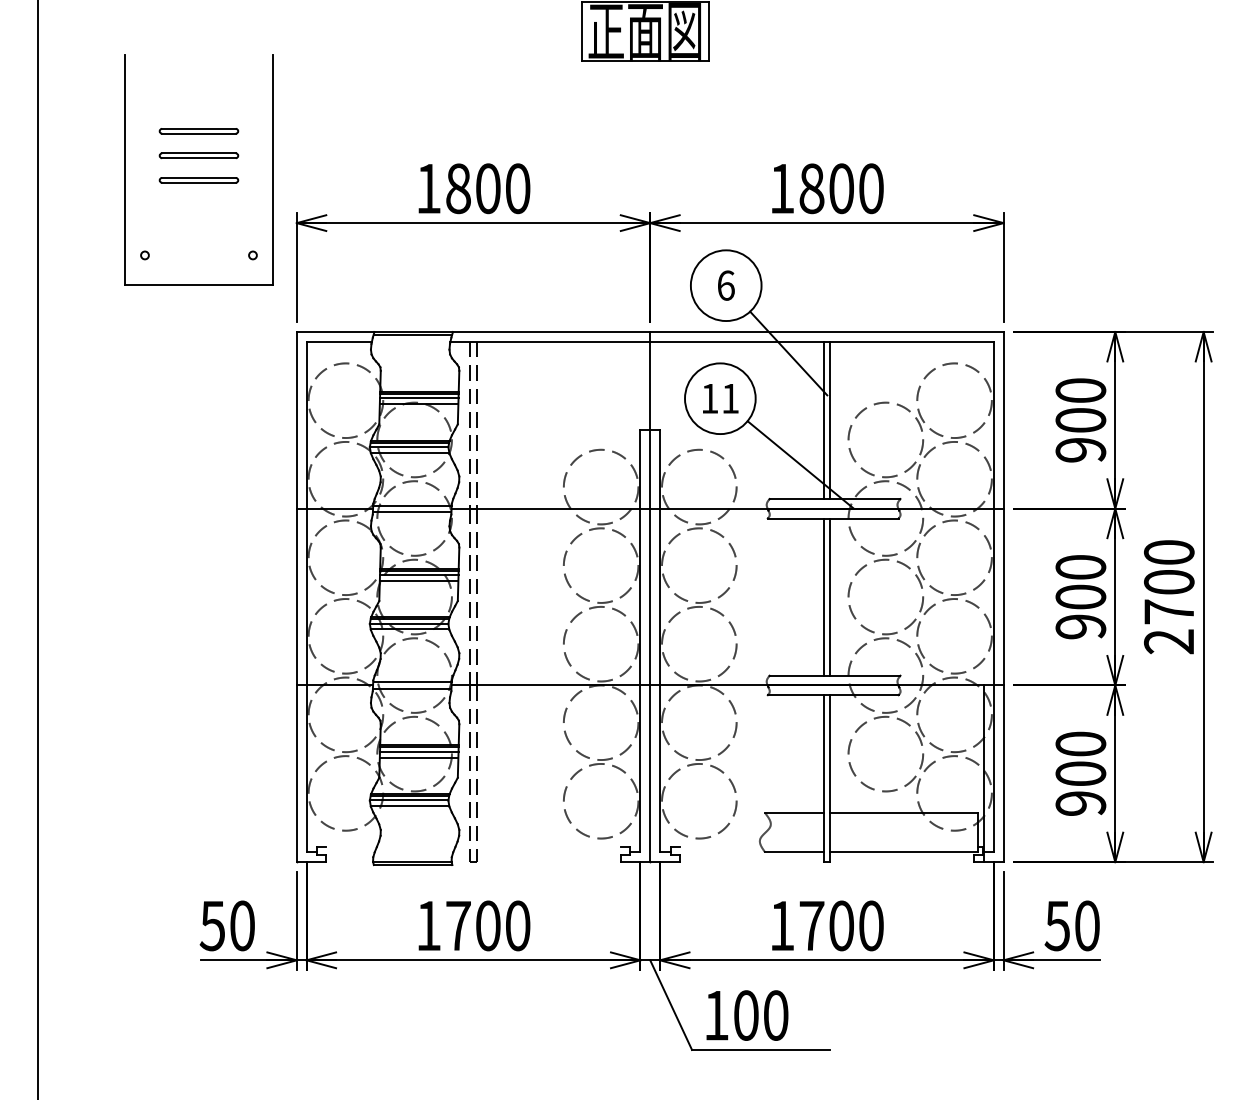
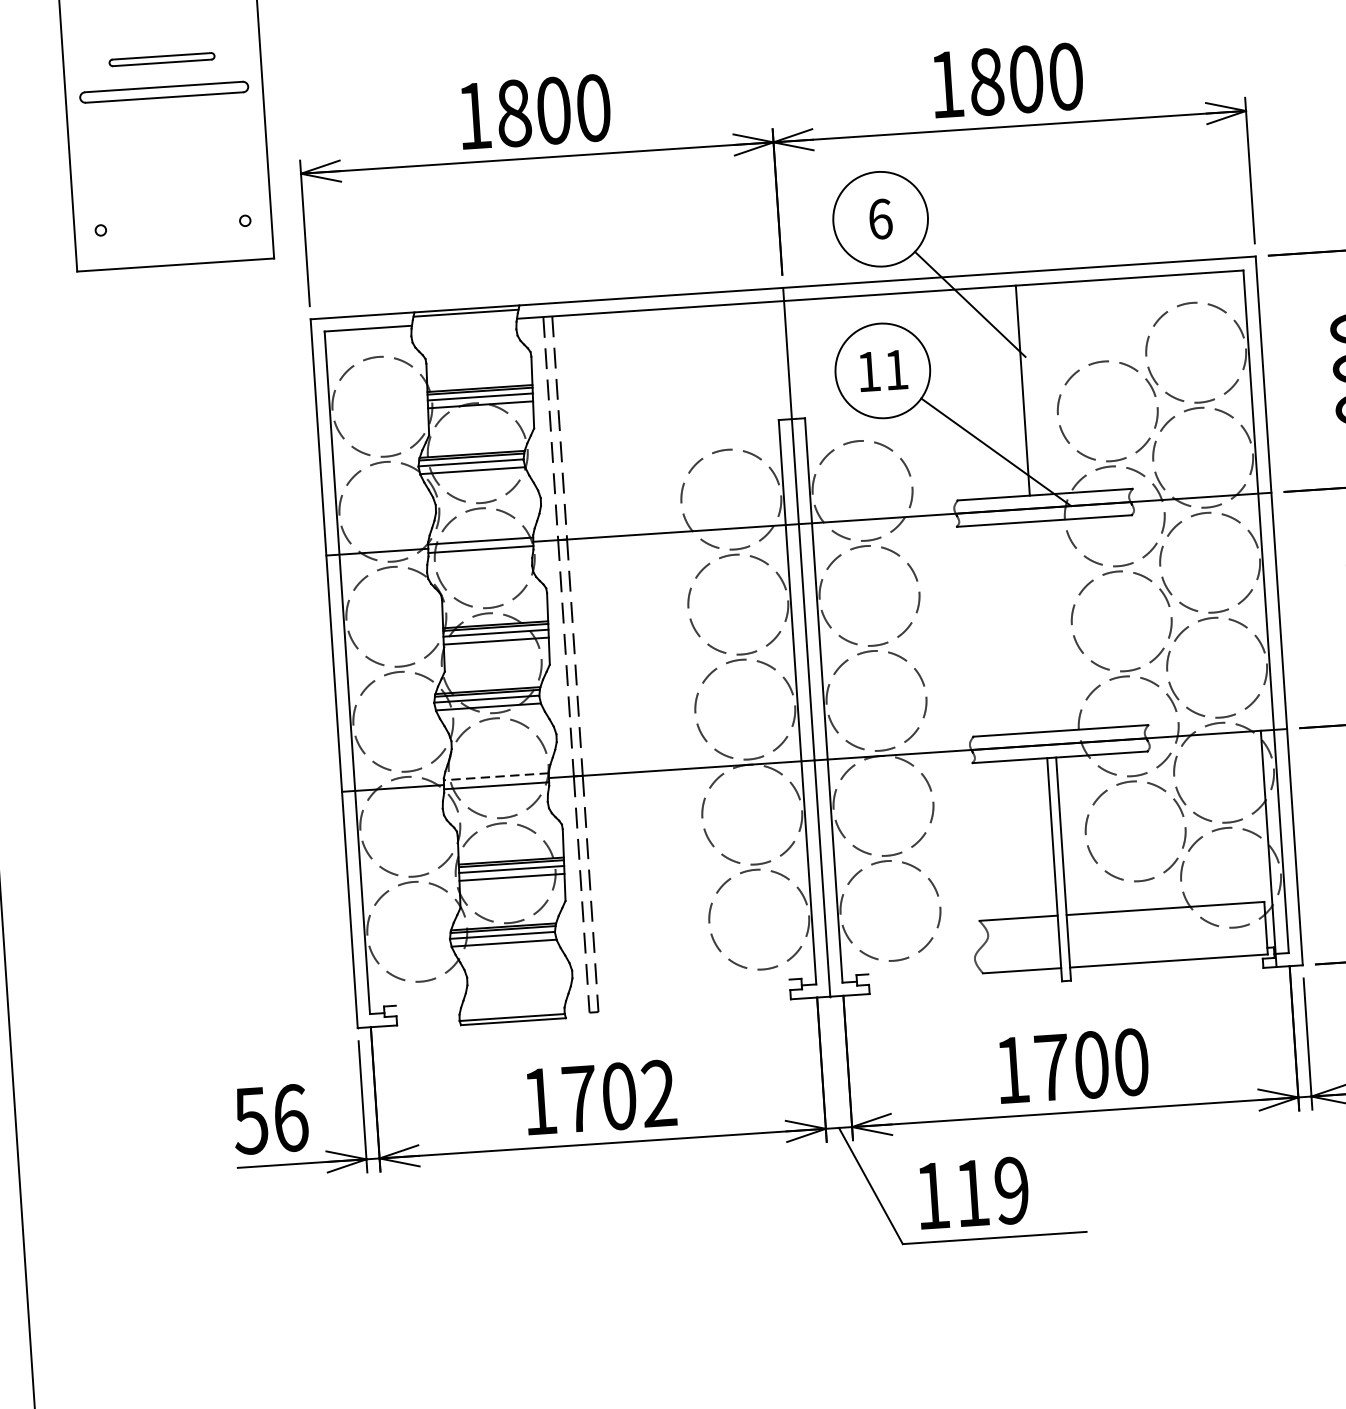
part: (198, 155) -> (163, 92), size x1.6
part: (198, 180) -> (165, 125), removed
line: (830, 419) -> (1031, 388), removed
line: (823, 596) -> (1038, 626), removed
line: (830, 596) -> (1047, 625), removed
line: (412, 681) -> (496, 776), solid -> dashed
text: (242, 925) -> (290, 1117), 50 -> 56
text: (517, 925) -> (658, 1093), 1700 -> 1702
text: (761, 1015) -> (992, 1191), 100 -> 119

